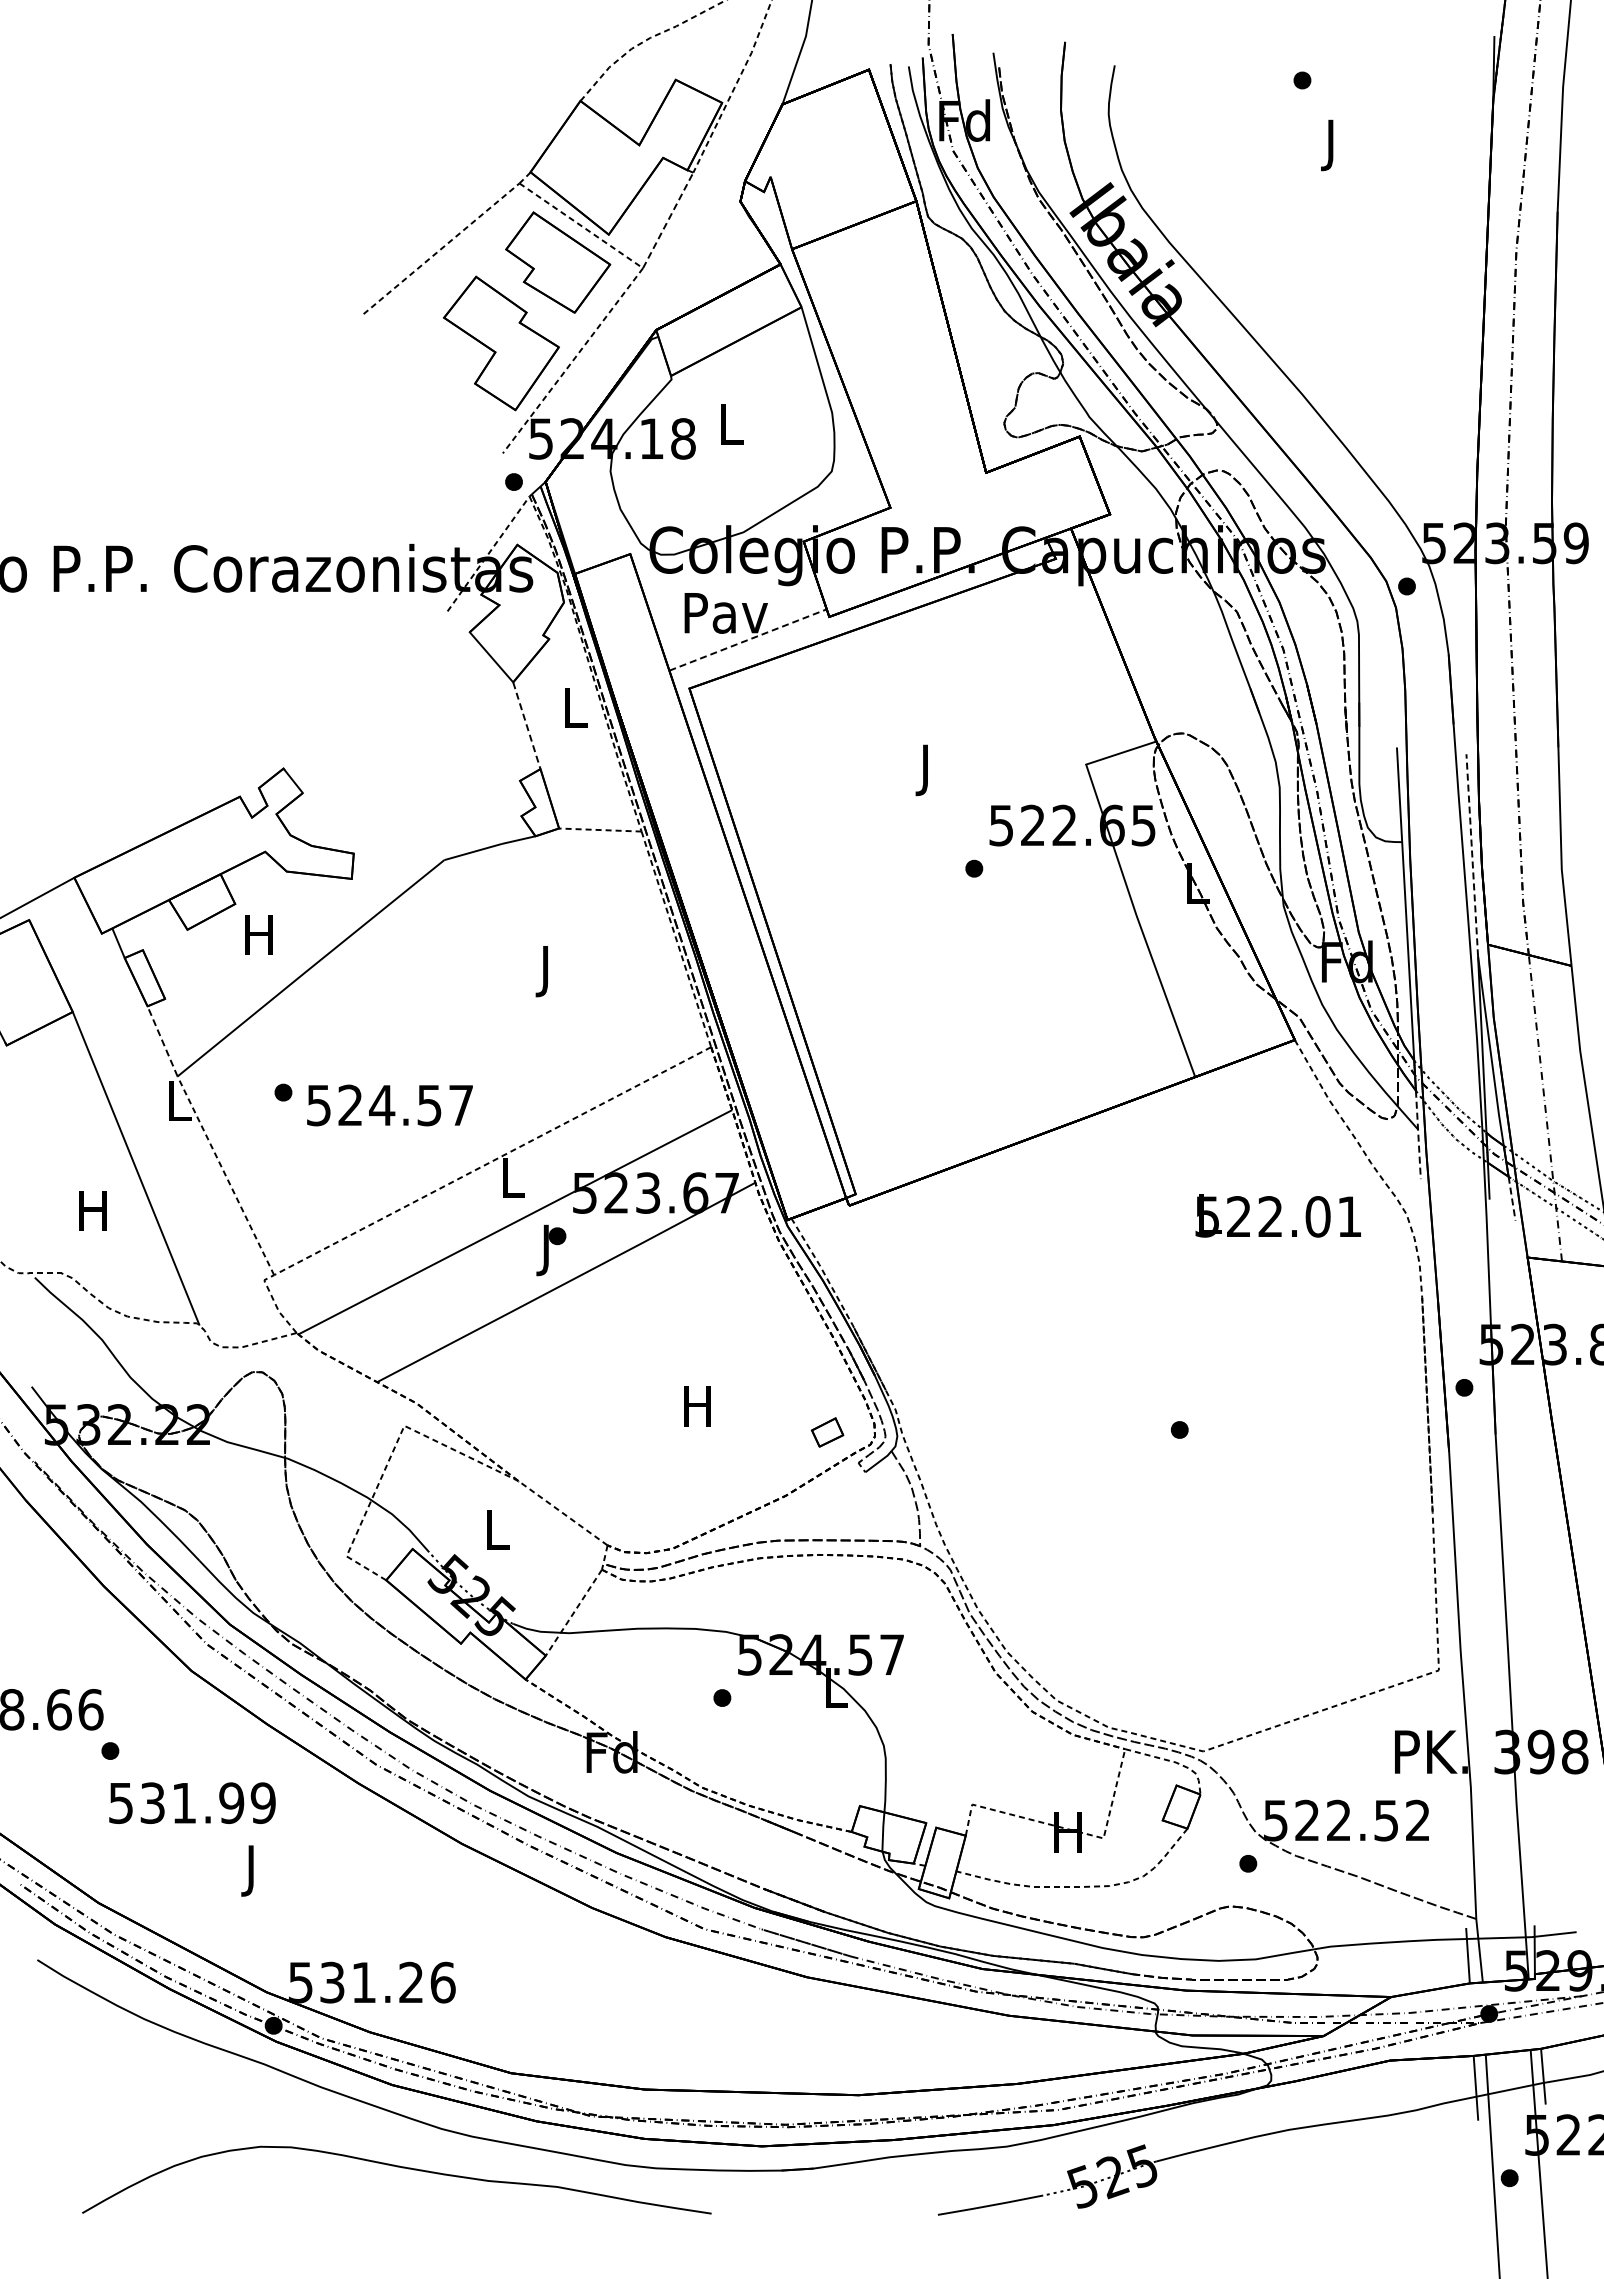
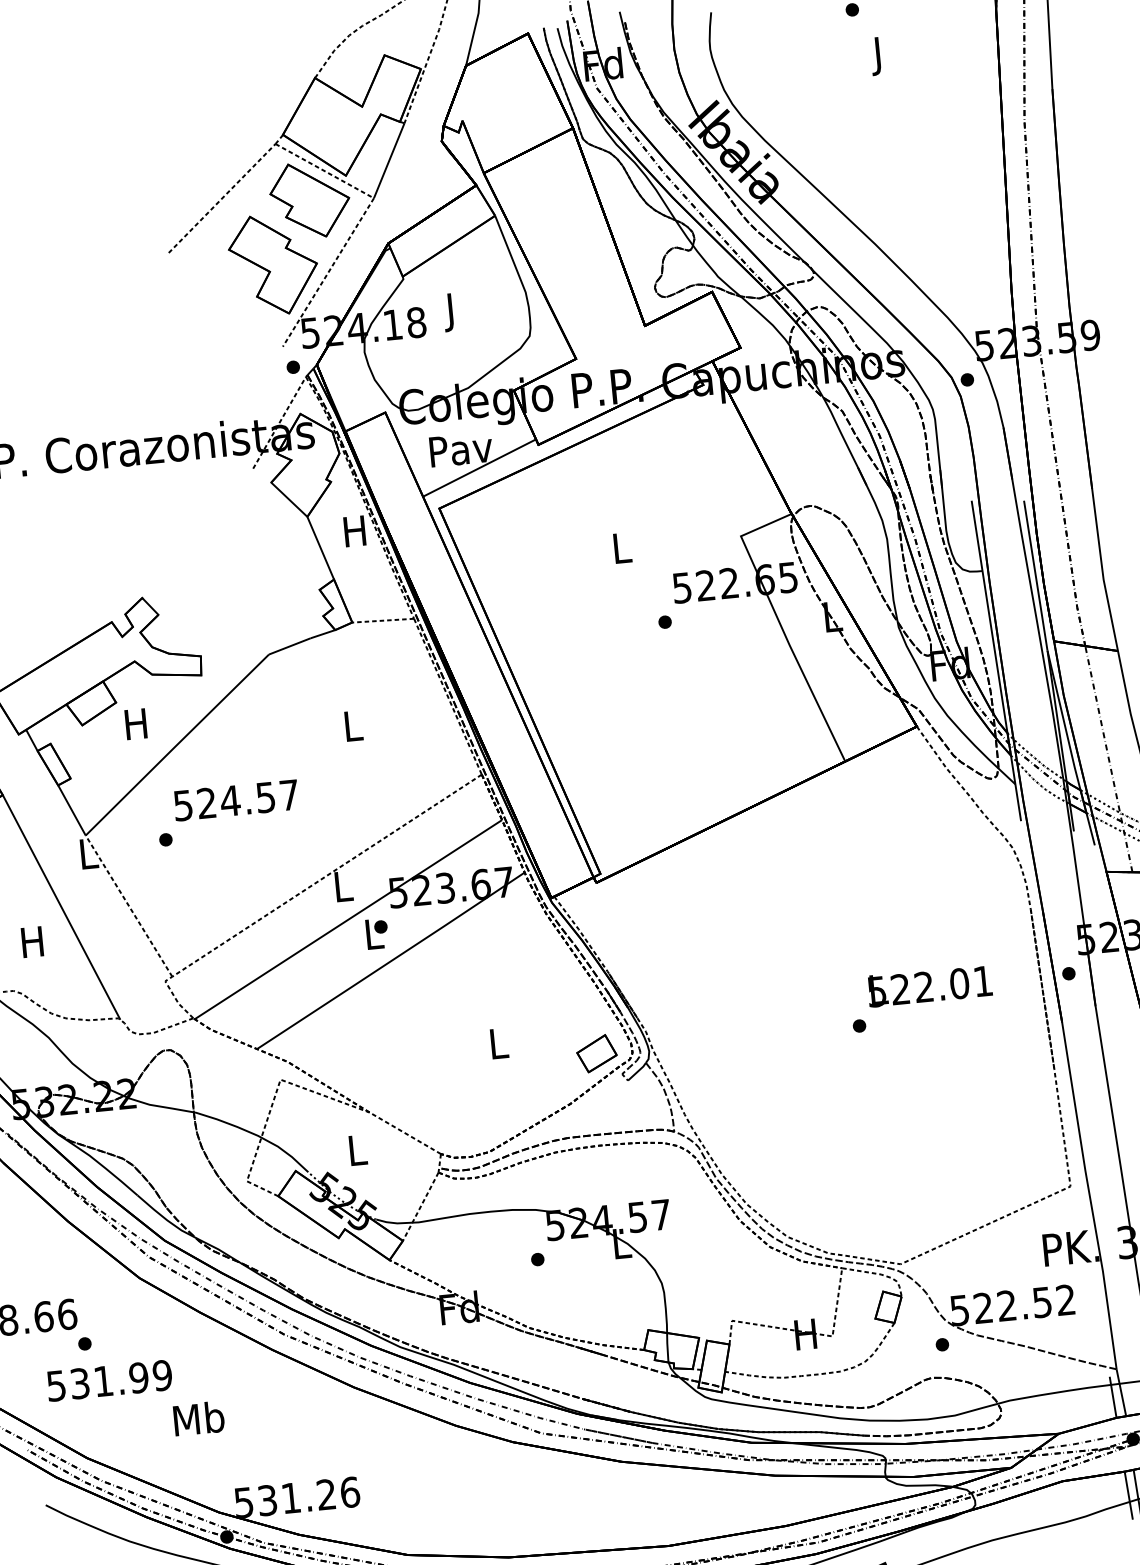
line: (668, 220) -> (389, 160), dashed -> solid
text: (731, 429) -> (451, 312), L -> J
line: (748, 639) -> (479, 467), dashed -> solid
text: (574, 707) -> (354, 531), L -> H
line: (527, 726) -> (321, 548), dashed -> solid
text: (926, 770) -> (622, 552), J -> L
line: (1472, 854) -> (1035, 575), dashed -> solid
text: (546, 971) -> (353, 730), J -> L
line: (162, 1040) -> (71, 809), dashed -> solid
text: (389, 1105) -> (235, 800), moved
line: (1418, 1135) -> (1016, 788), dashed -> solid
line: (1512, 1199) -> (1091, 829), dashed -> solid
text: (1277, 1215) -> (929, 985), moved
text: (547, 1250) -> (374, 938), J -> L
text: (697, 1406) -> (497, 1043), H -> L
part: (827, 1432) -> (596, 1053), size x1.67
text: (192, 1802) -> (109, 1380), moved
text: (251, 1869) -> (198, 1421), J -> Mb

